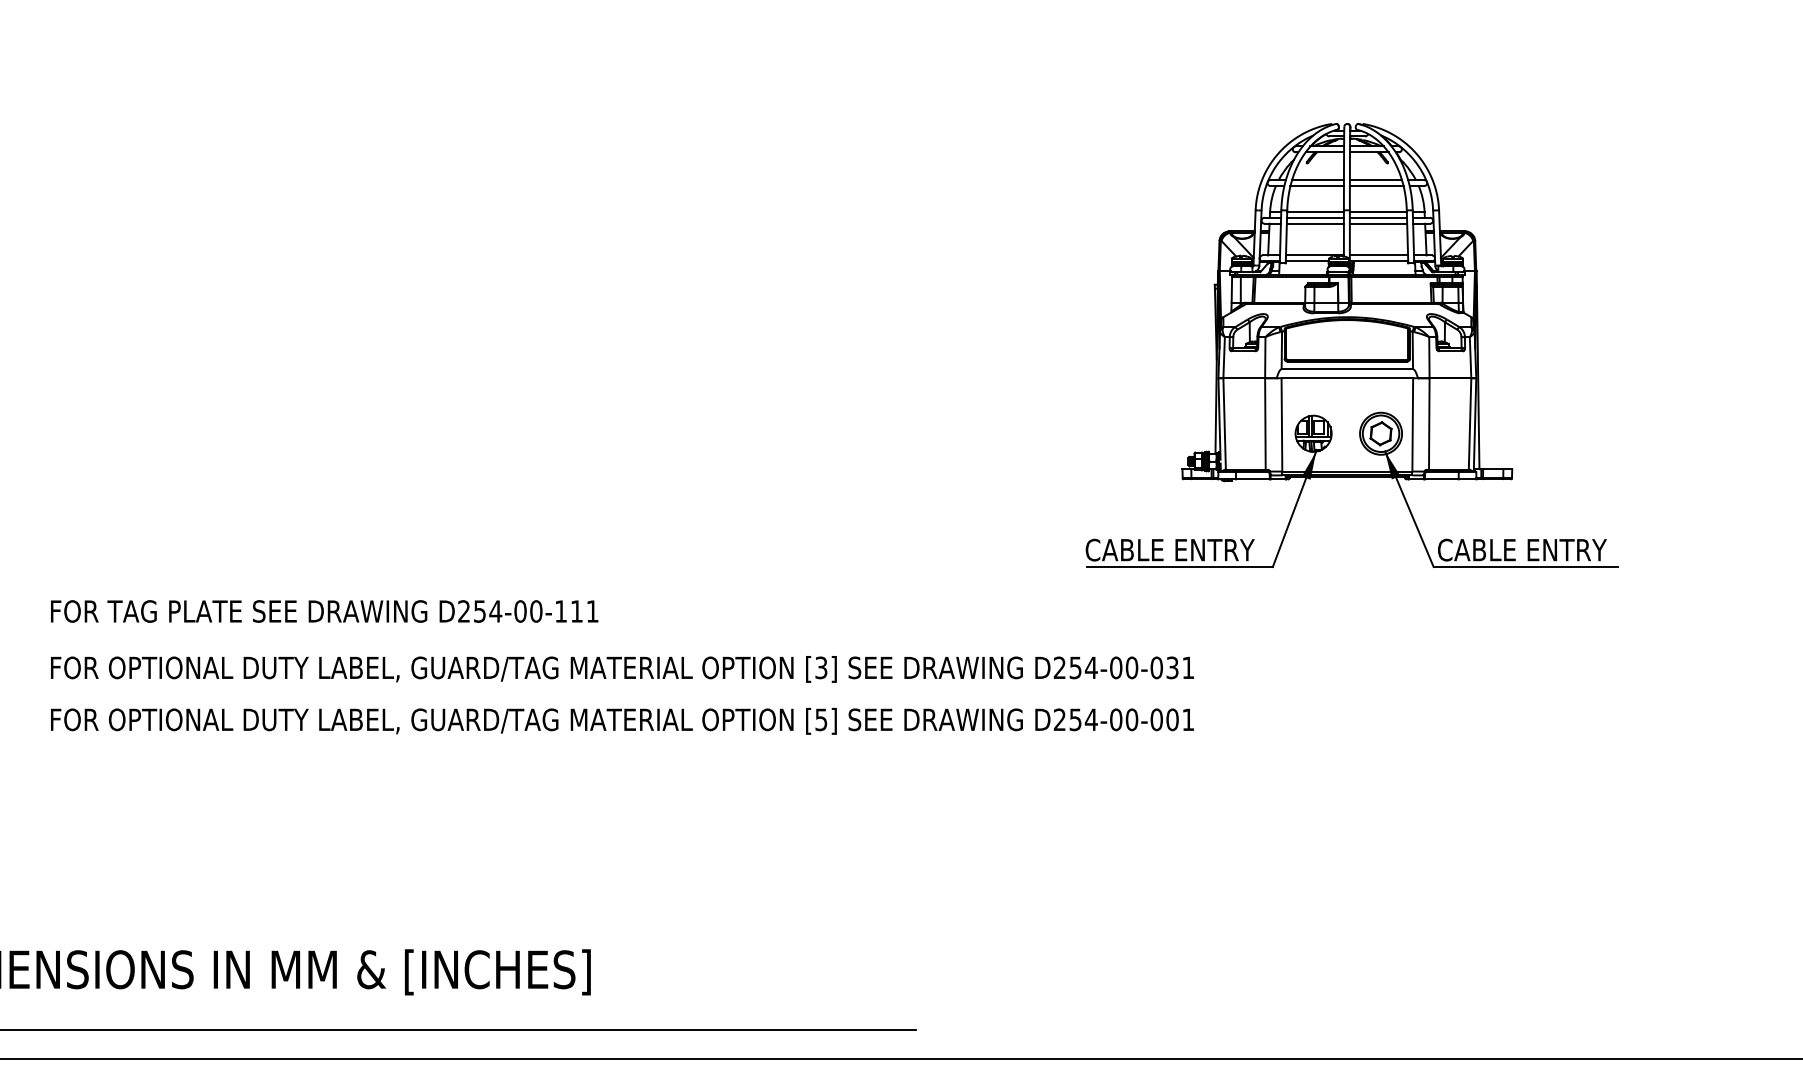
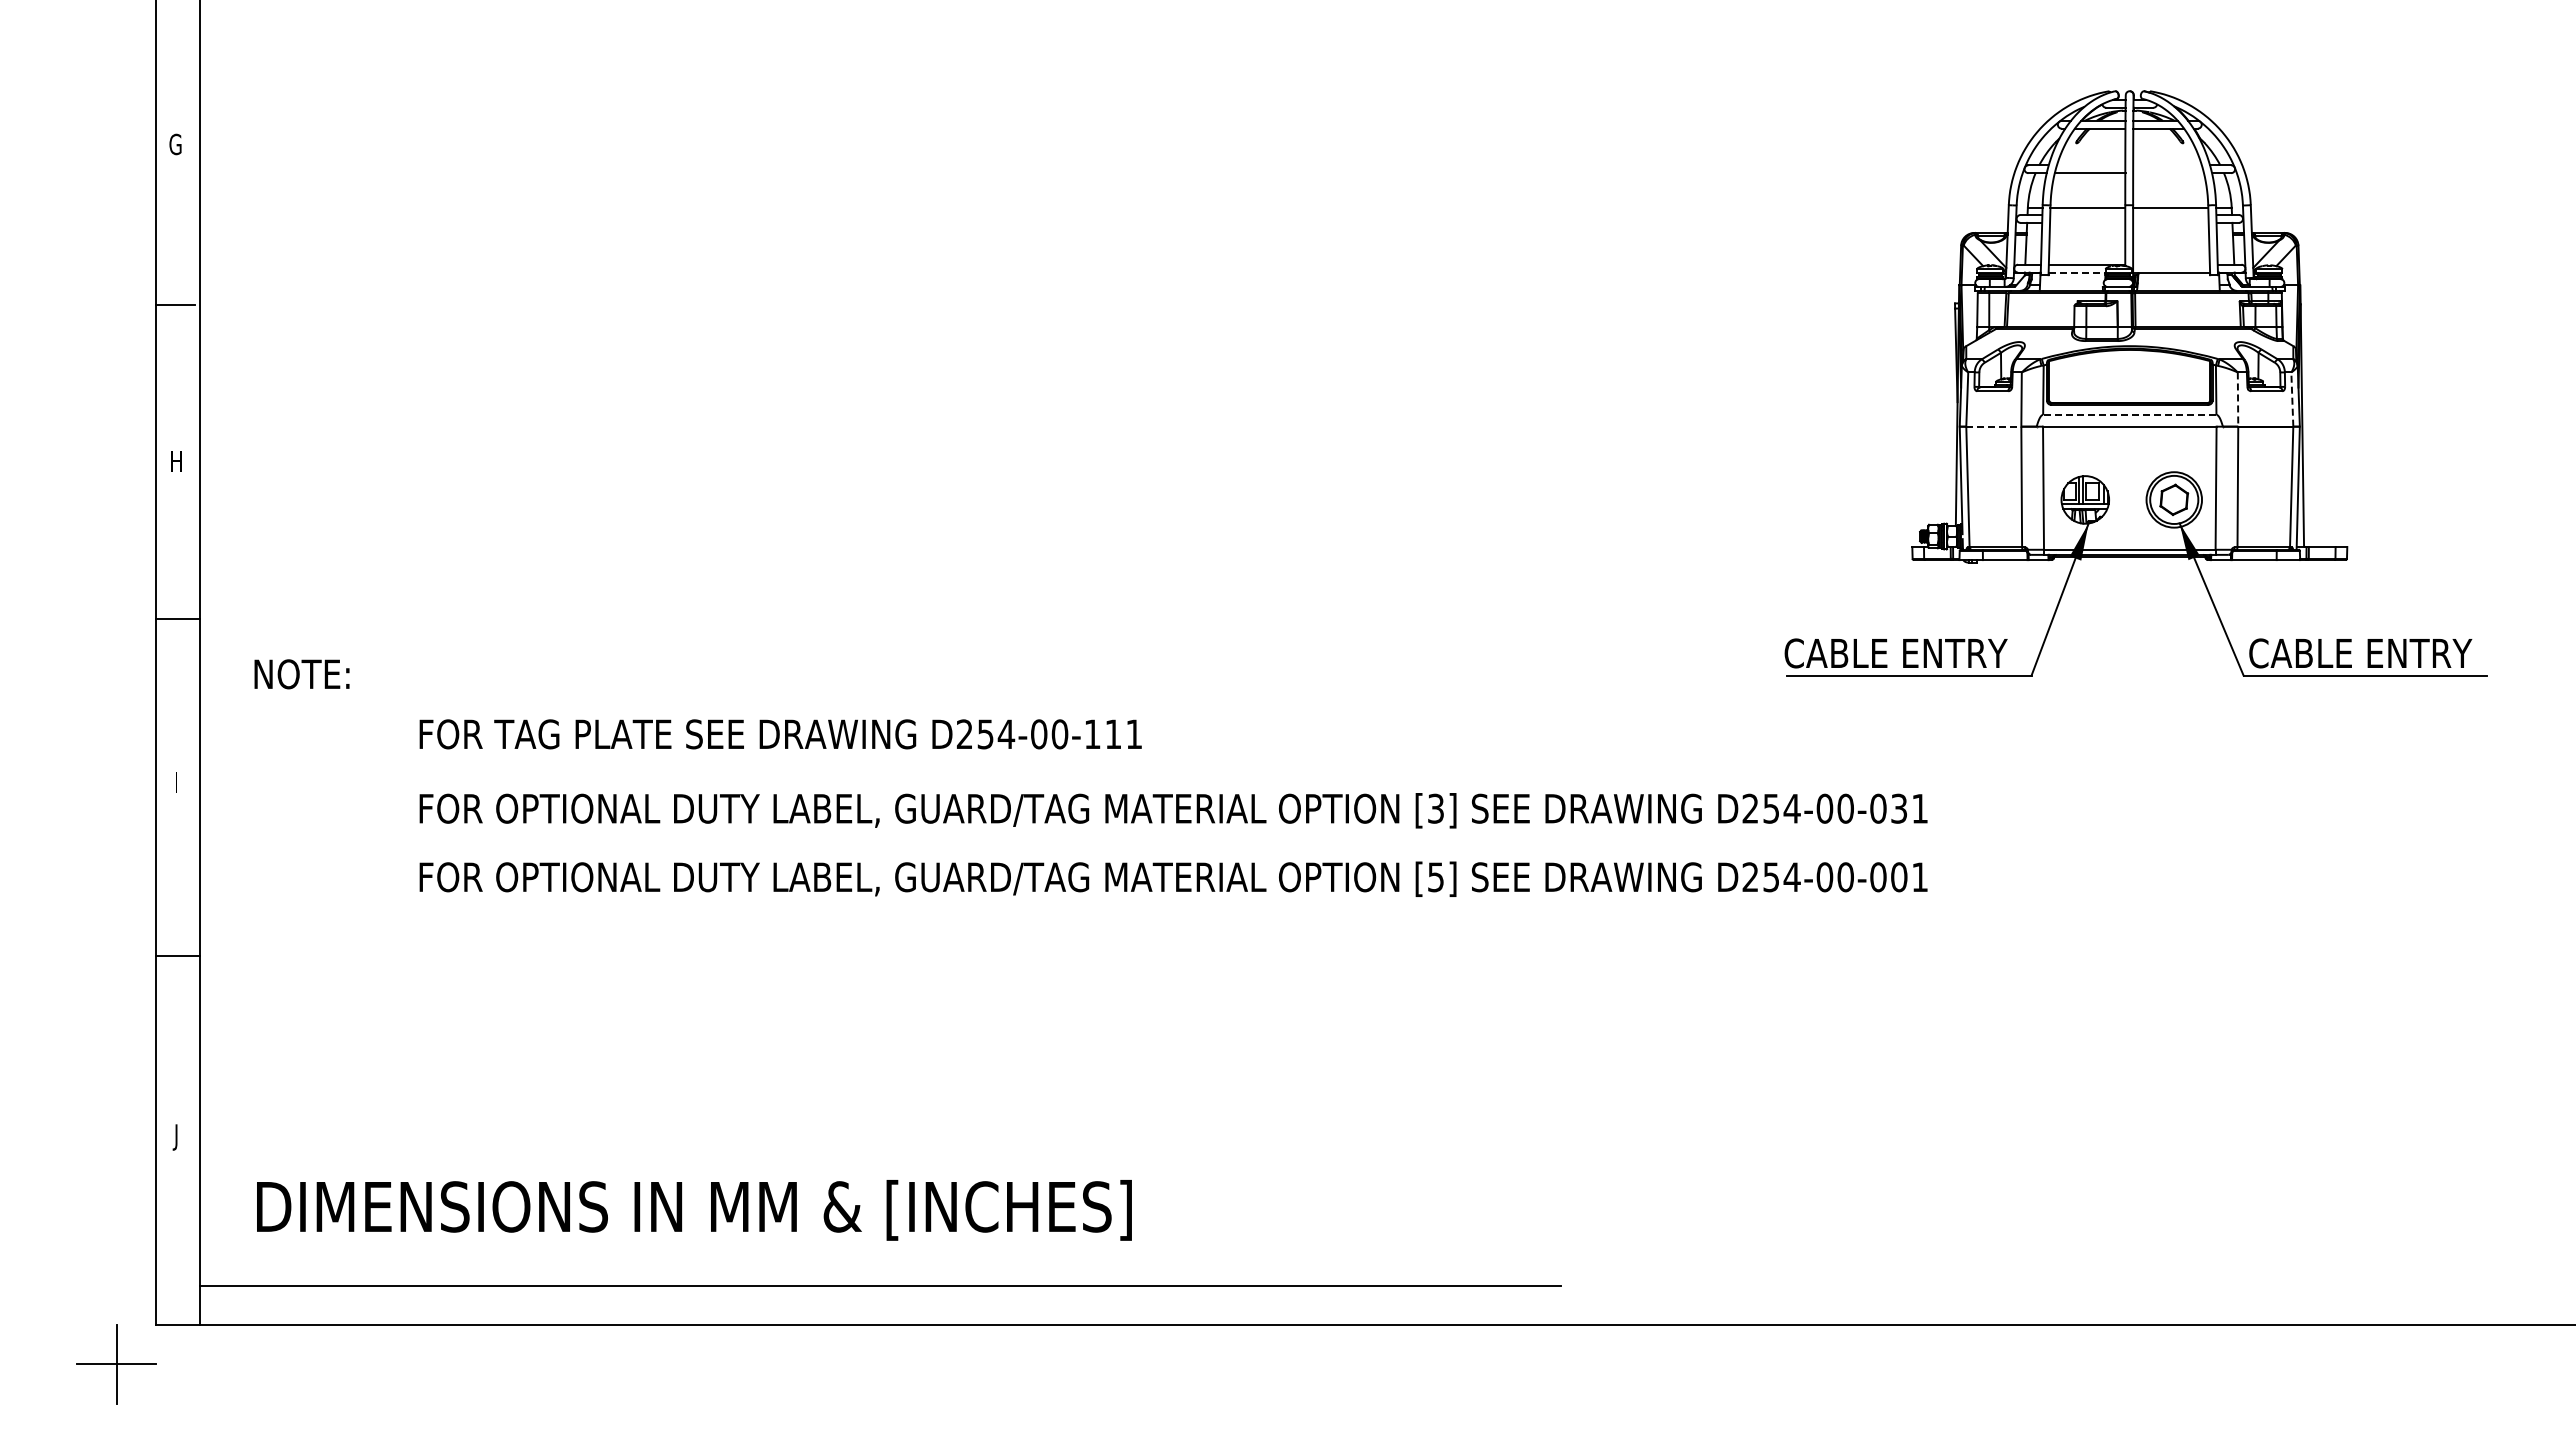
line: (1317, 180) -> (2090, 165), removed
line: (1375, 180) -> (2167, 165), removed
line: (1376, 186) -> (2168, 173), removed
line: (1315, 218) -> (2087, 215), removed
line: (1378, 218) -> (2170, 215), removed
line: (1315, 223) -> (2087, 222), removed
line: (1378, 223) -> (2170, 222), removed
line: (1378, 255) -> (2171, 264), removed
line: (1307, 261) -> (2077, 272), solid -> dashed
line: (1470, 357) -> (2292, 399), solid -> dashed
line: (1429, 358) -> (2238, 400), solid -> dashed
line: (1347, 369) -> (2129, 414), solid -> dashed
line: (1244, 378) -> (1993, 426), solid -> dashed

